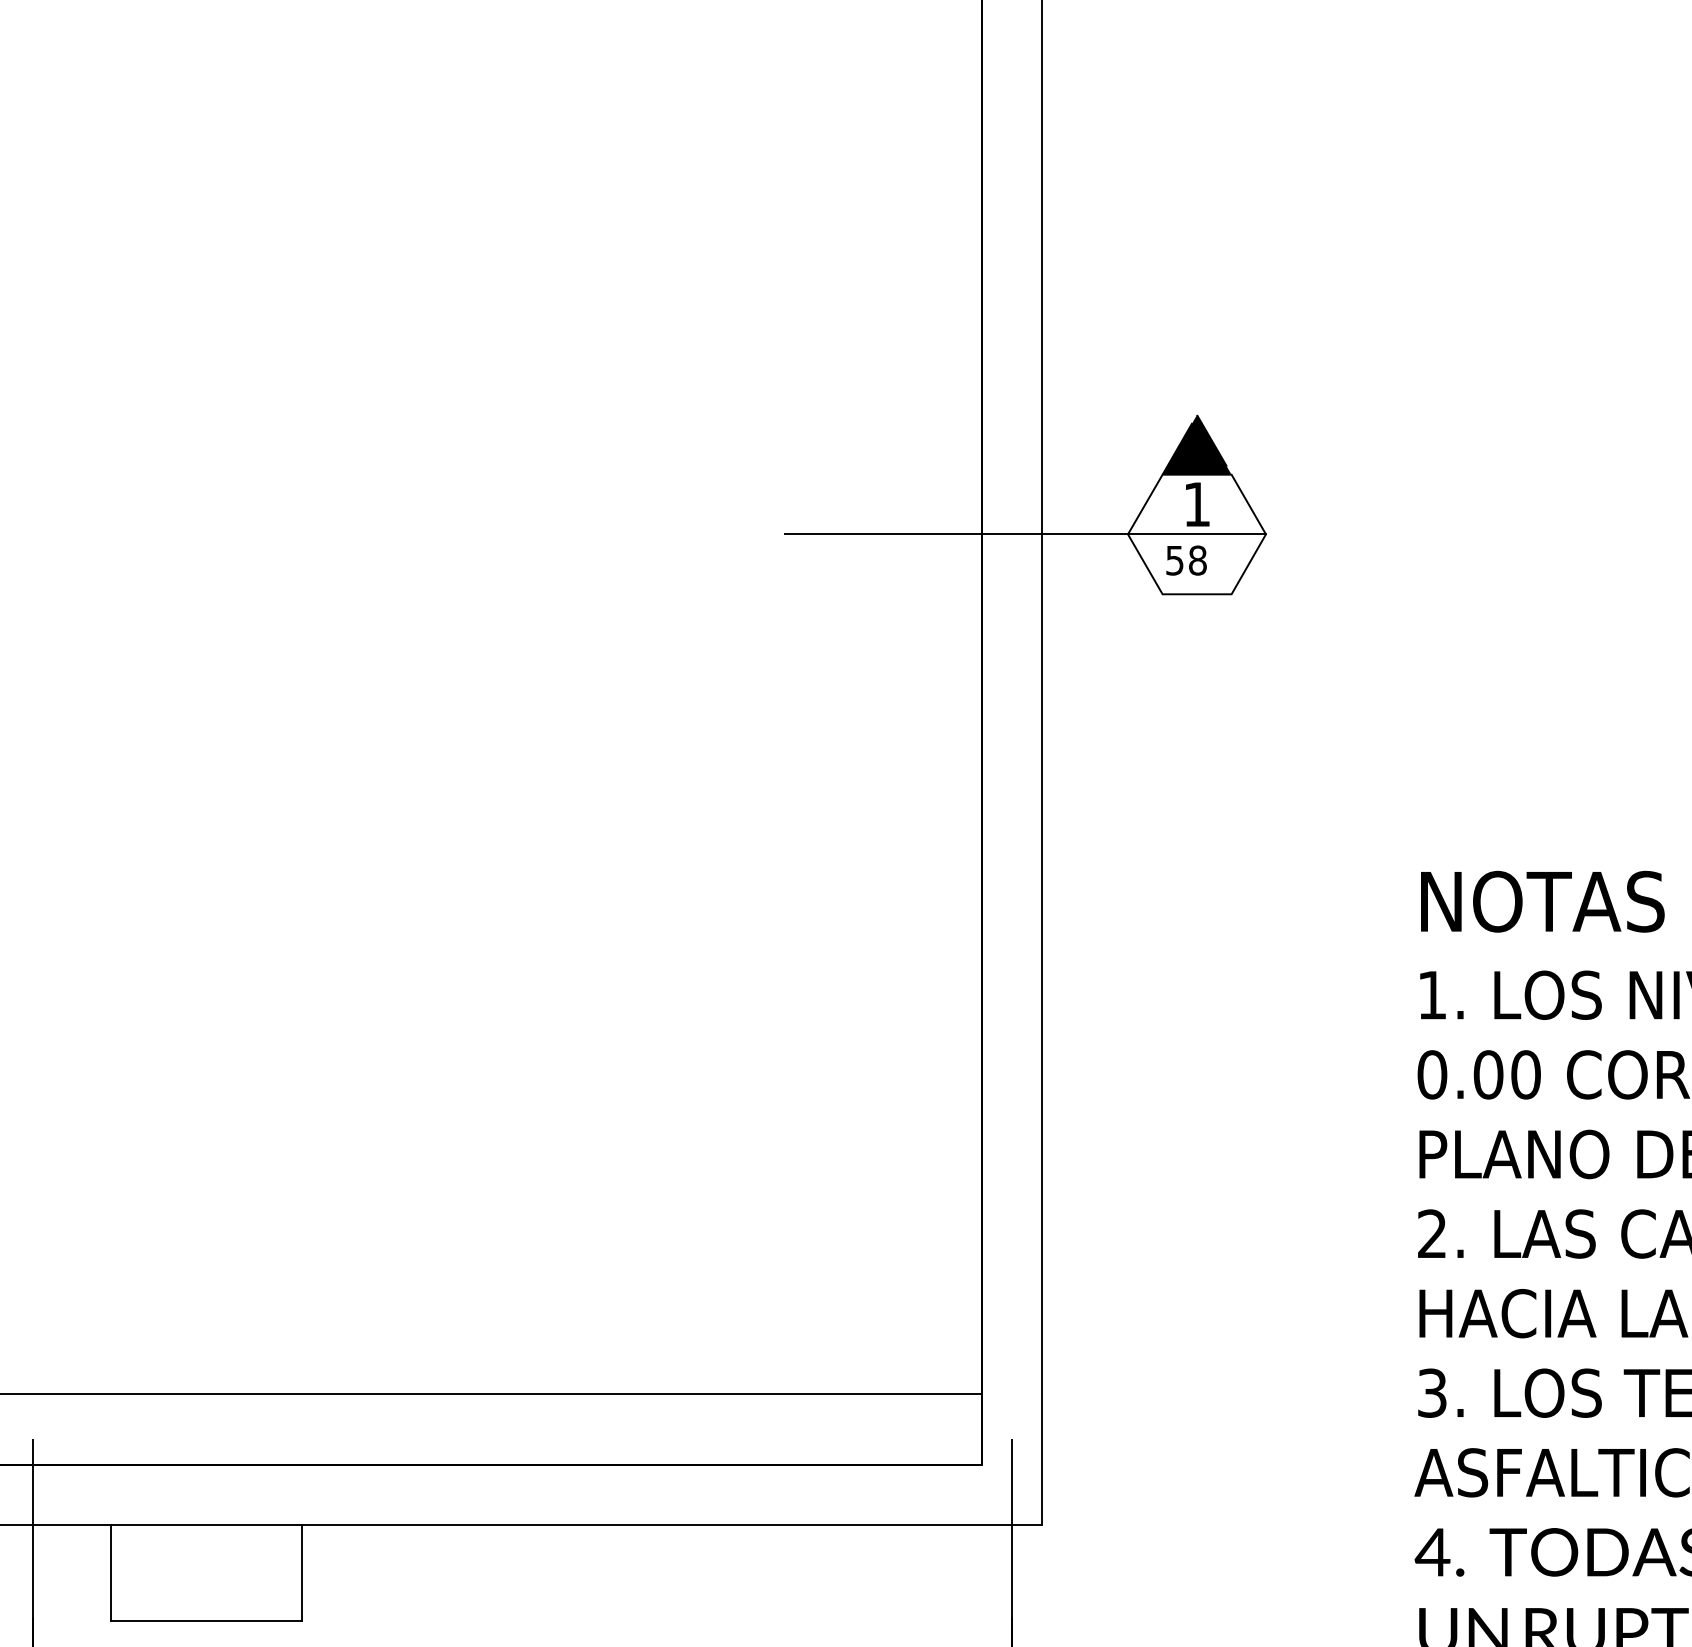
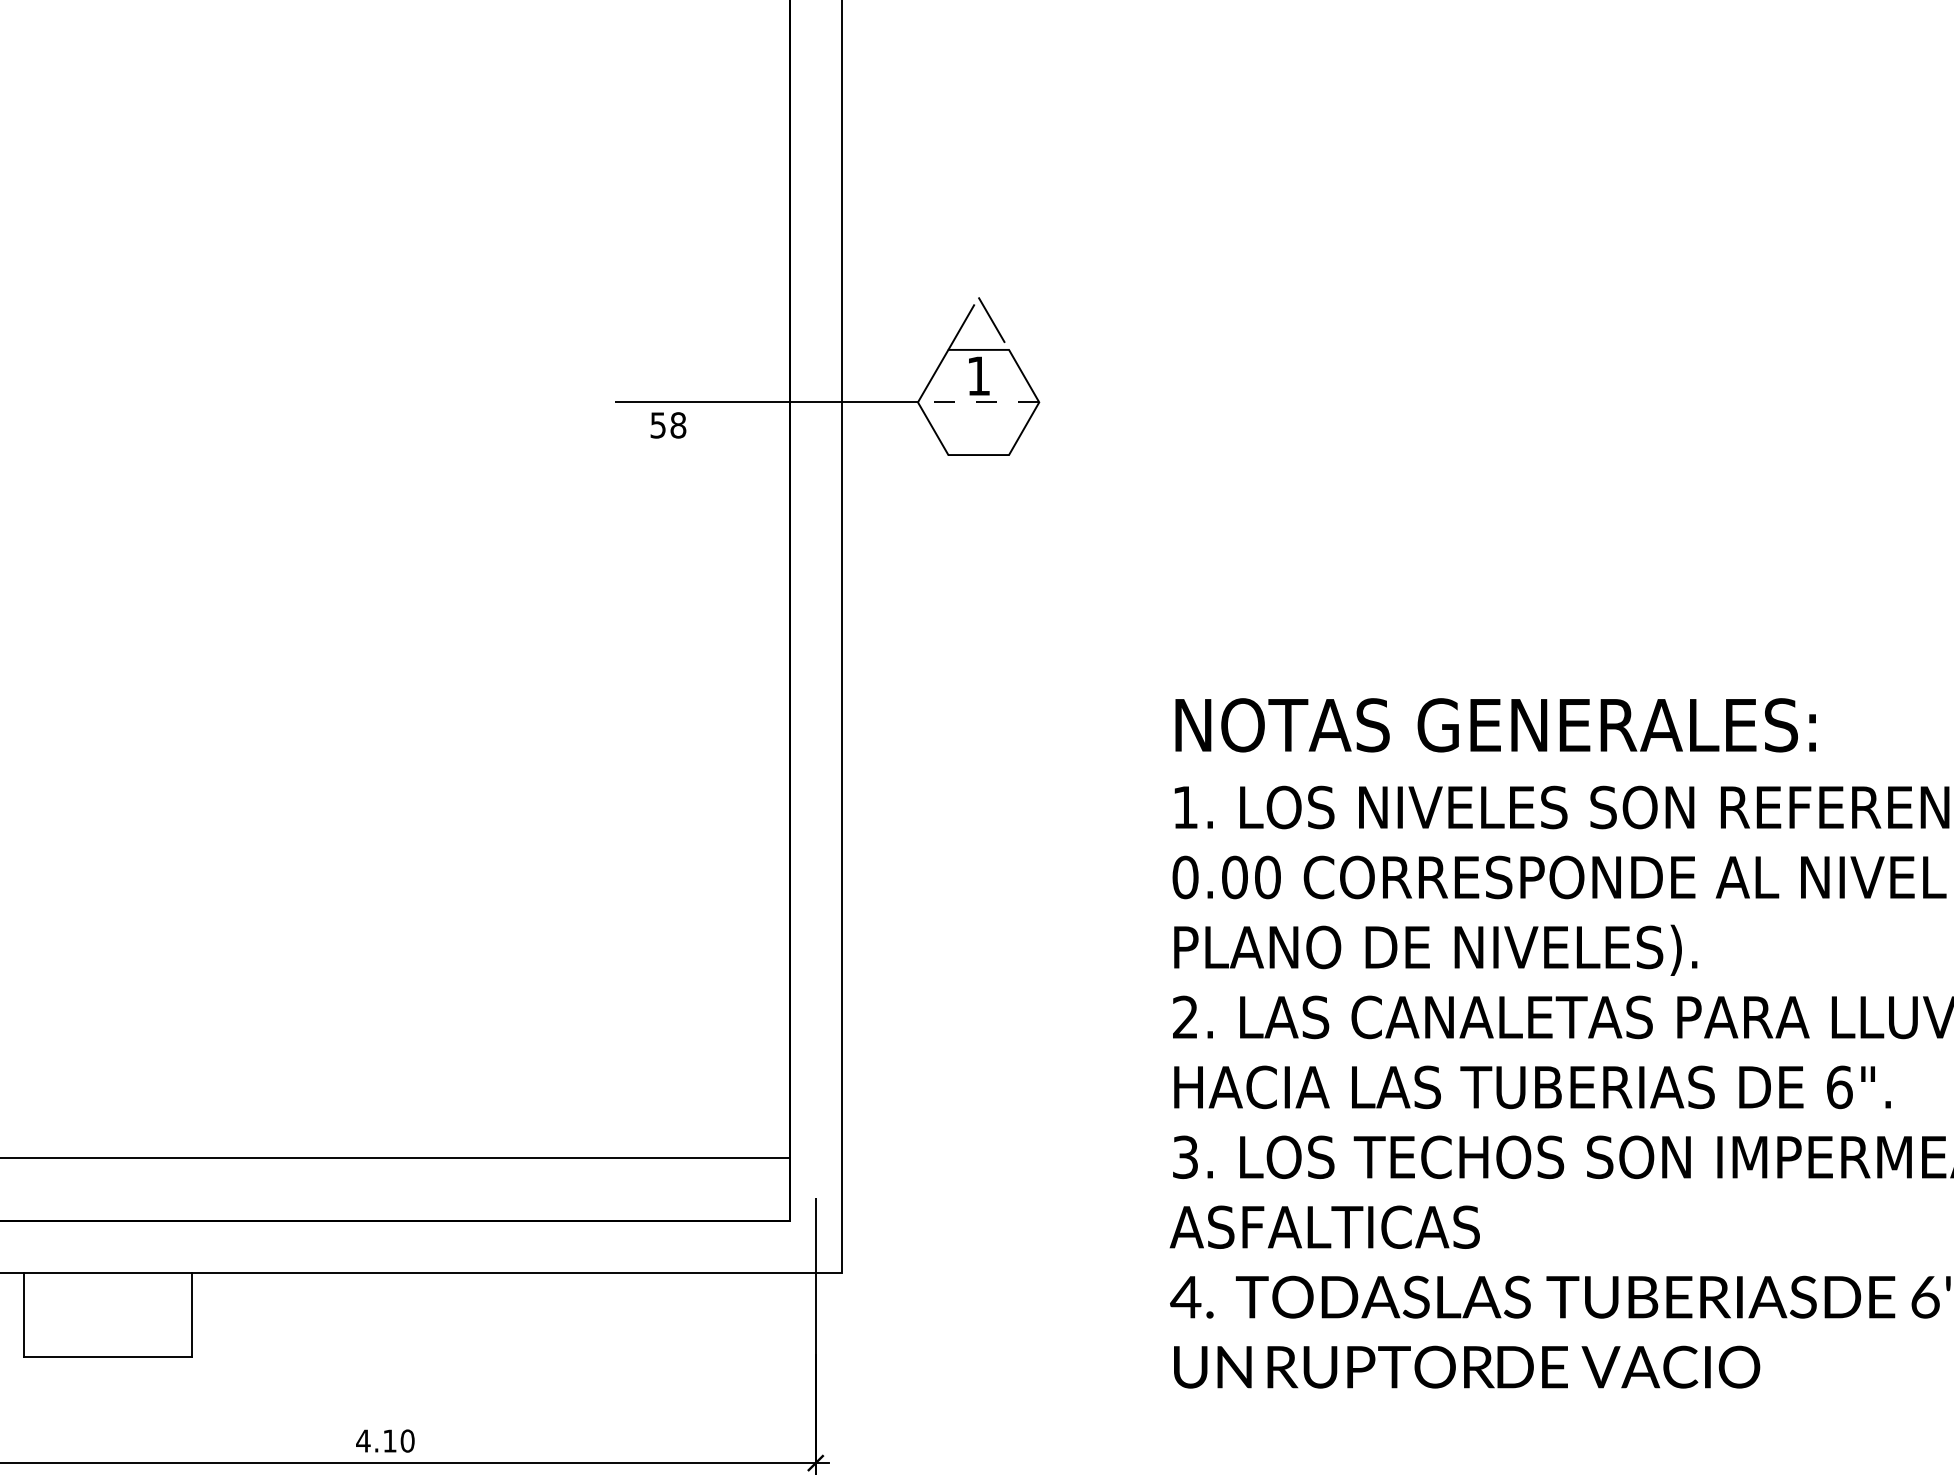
fill: (1196, 444) -> (978, 323), removed
line: (1196, 534) -> (978, 402), solid -> dashed
text: (1186, 560) -> (668, 425), moved

